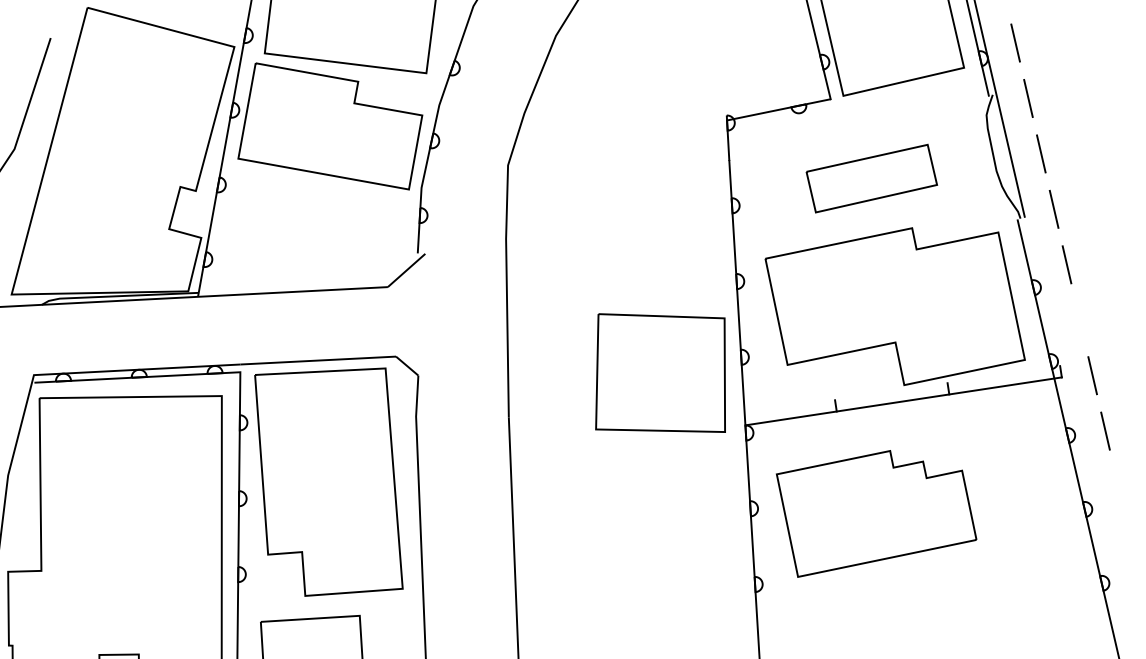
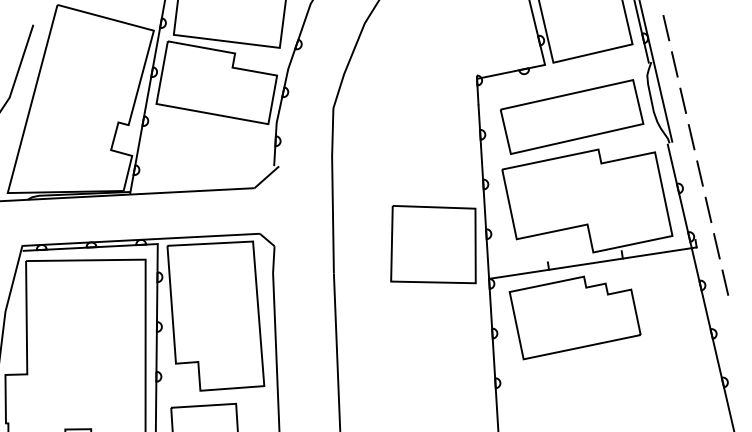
part: (871, 177) -> (571, 116), size x1.67
line: (1079, 319) -> (708, 209), added
part: (875, 513) -> (574, 317), moved

